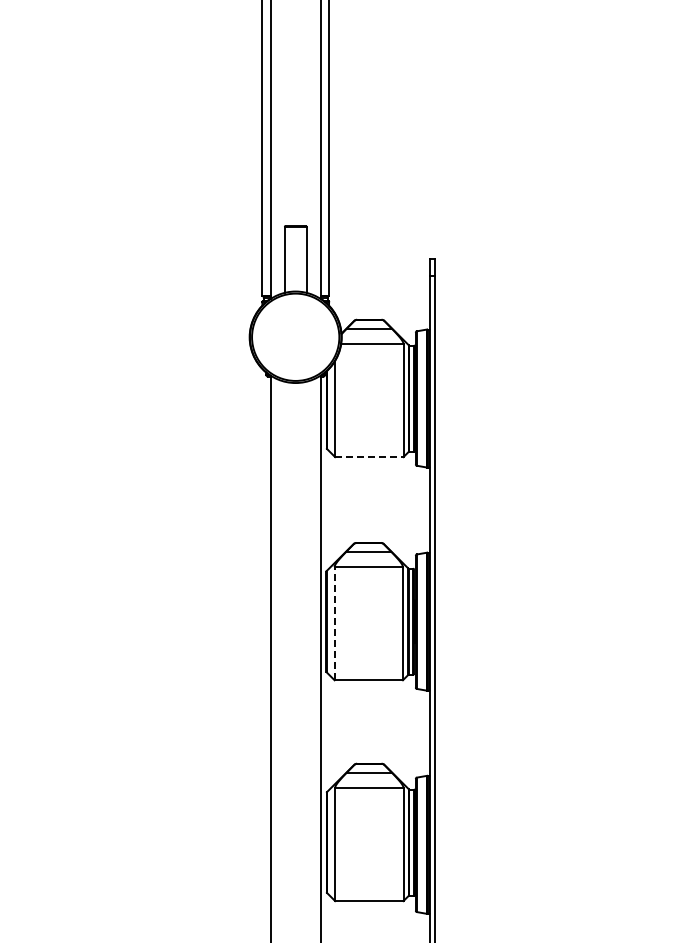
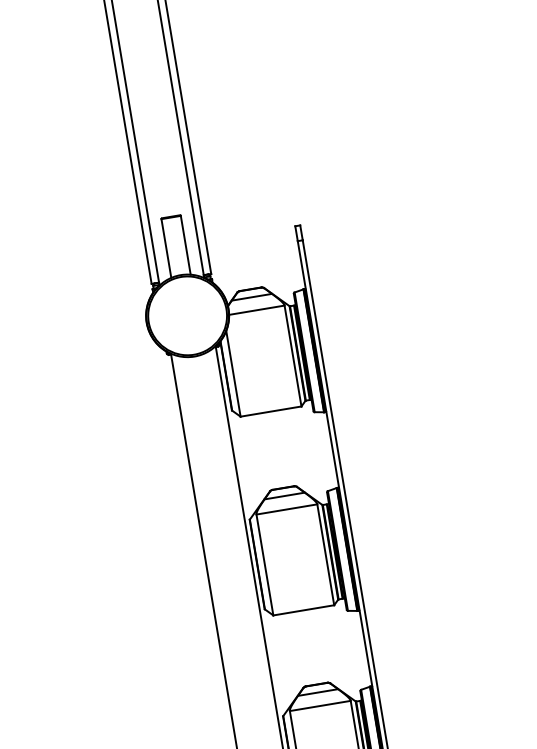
line: (369, 457) -> (271, 411), dashed -> solid
line: (334, 623) -> (264, 564), dashed -> solid

